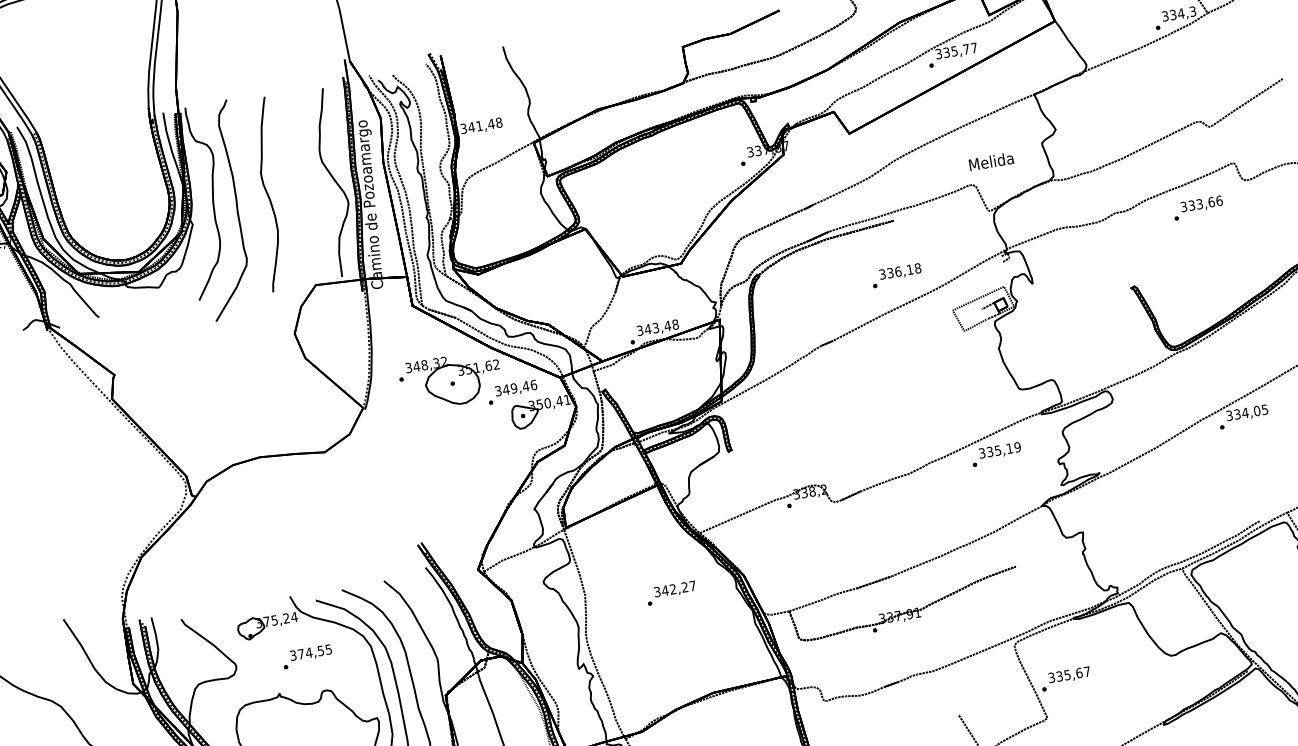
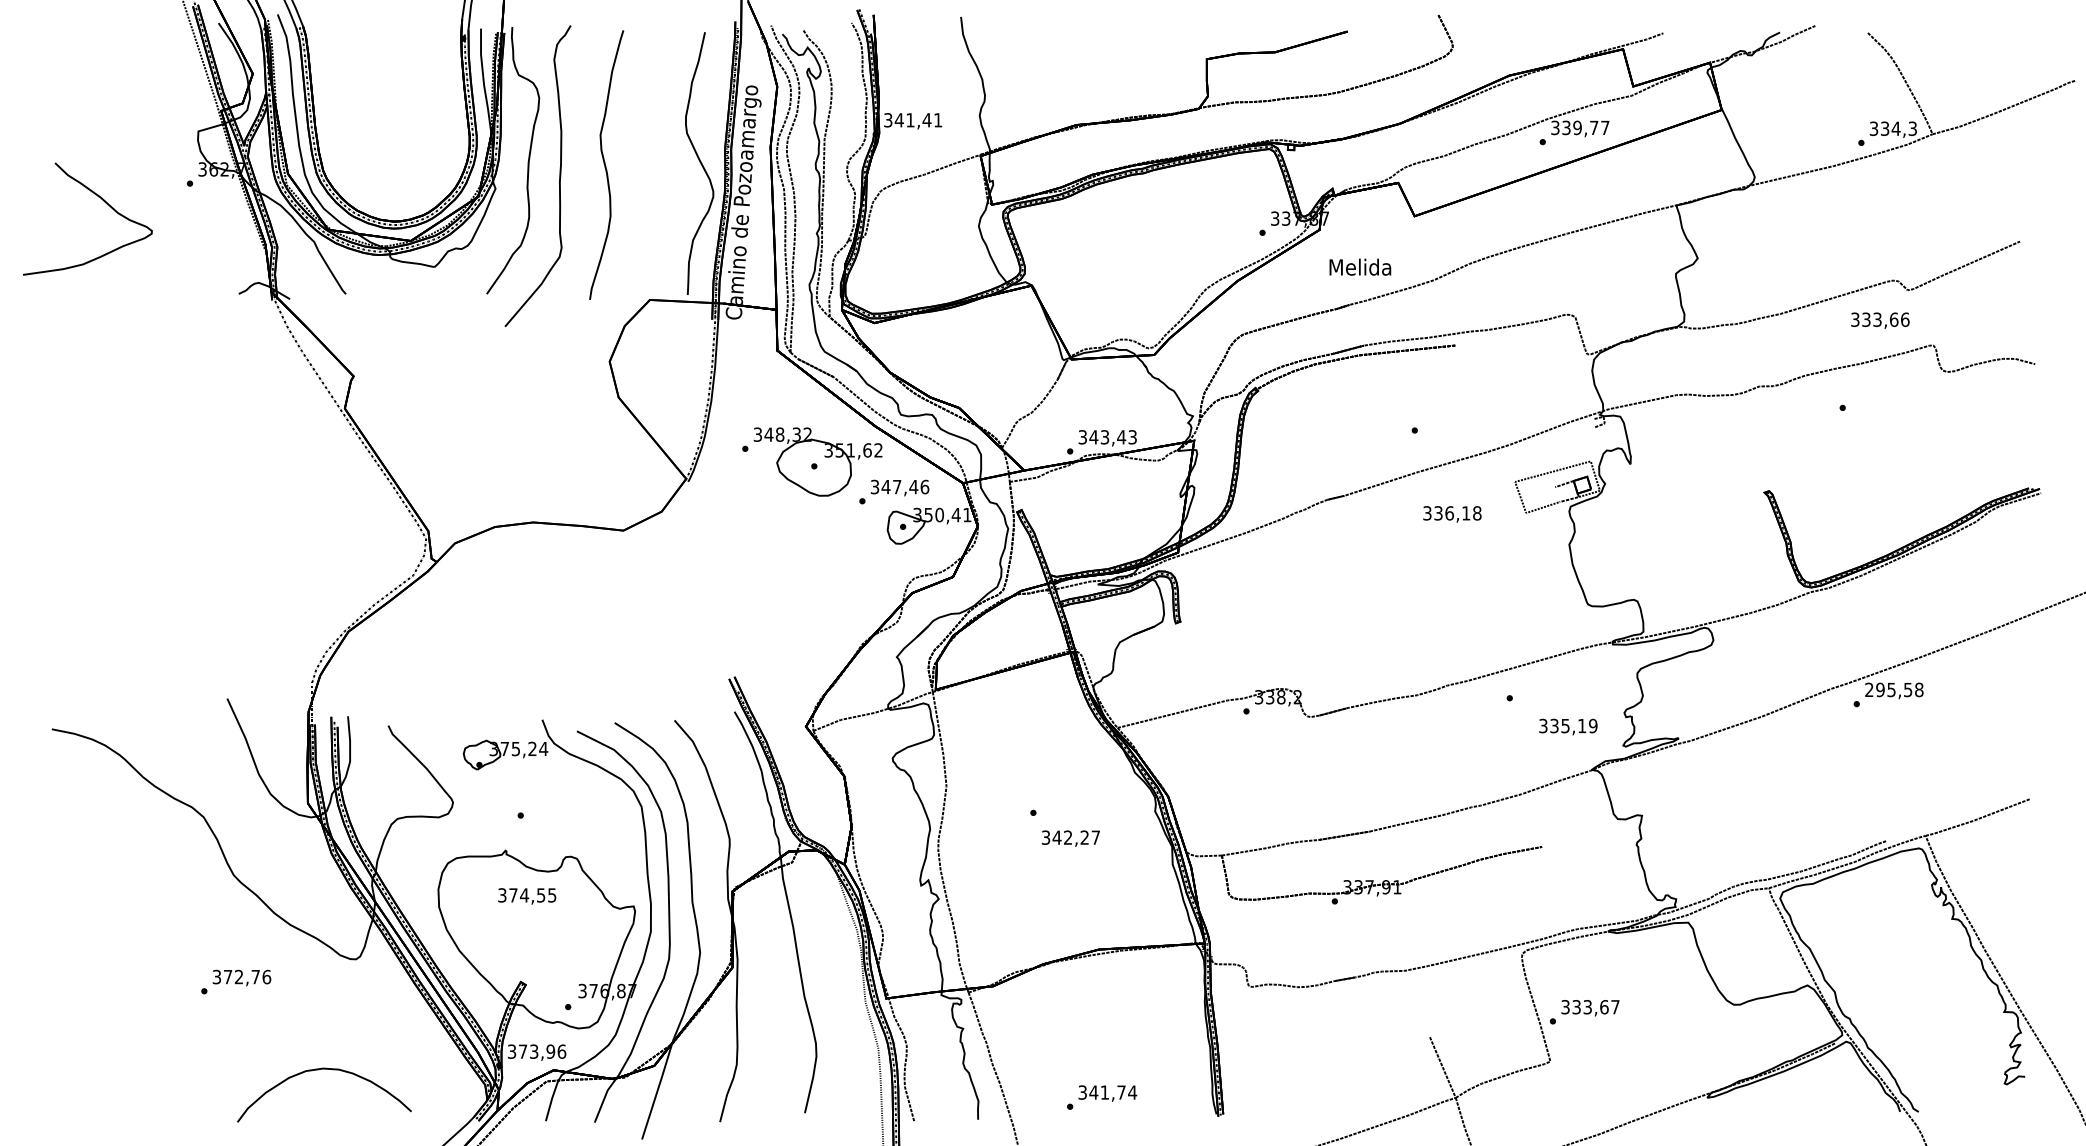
text: (954, 51) -> (1577, 127), 335,77 -> 339,77
text: (498, 123) -> (937, 120), 341,48 -> 341,41
text: (991, 161) -> (1360, 266), moved
text: (1201, 204) -> (1880, 320), moved
text: (900, 272) -> (1452, 514), moved
text: (675, 324) -> (1132, 437), 343,48 -> 343,43
text: (513, 388) -> (896, 486), 349,46 -> 347,46
text: (1247, 412) -> (1894, 689), 334,05 -> 295,58
text: (1000, 450) -> (1568, 726), moved
text: (674, 589) -> (1070, 838), moved
text: (311, 653) -> (527, 896), moved
text: (1067, 674) -> (1587, 1006), 335,67 -> 333,67

